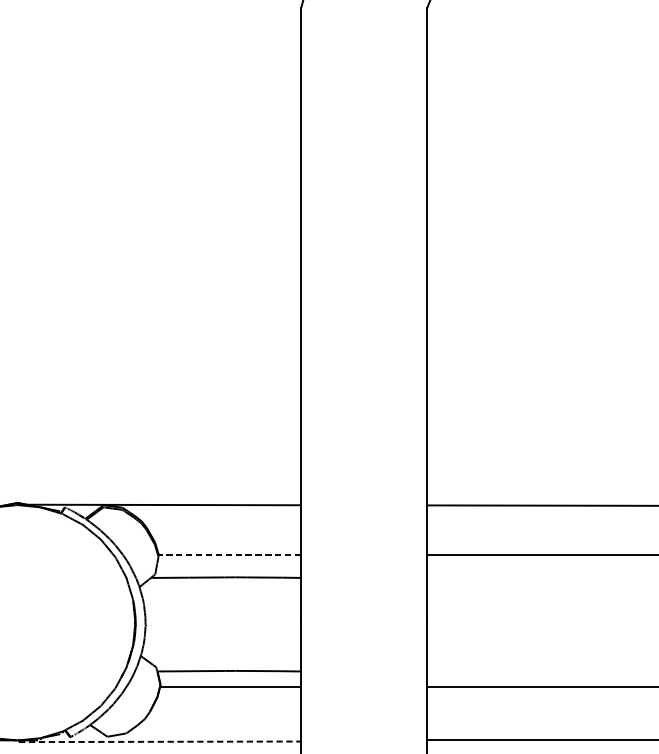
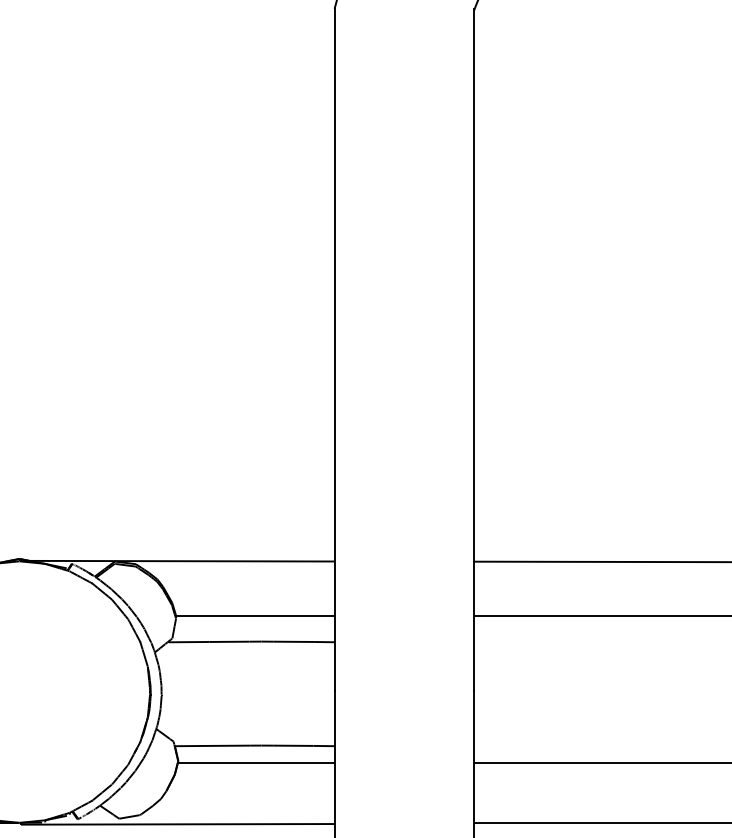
line: (229, 554) -> (254, 616), dashed -> solid
line: (159, 741) -> (177, 824), dashed -> solid

